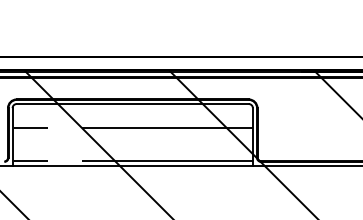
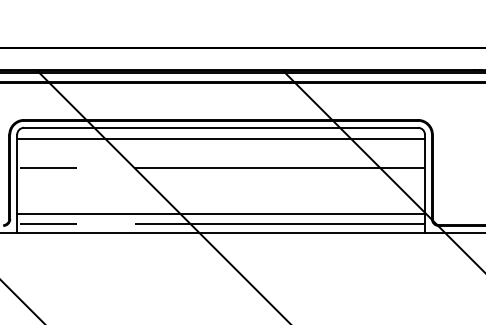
line: (132, 110) -> (220, 138), added
line: (132, 155) -> (220, 215), added

